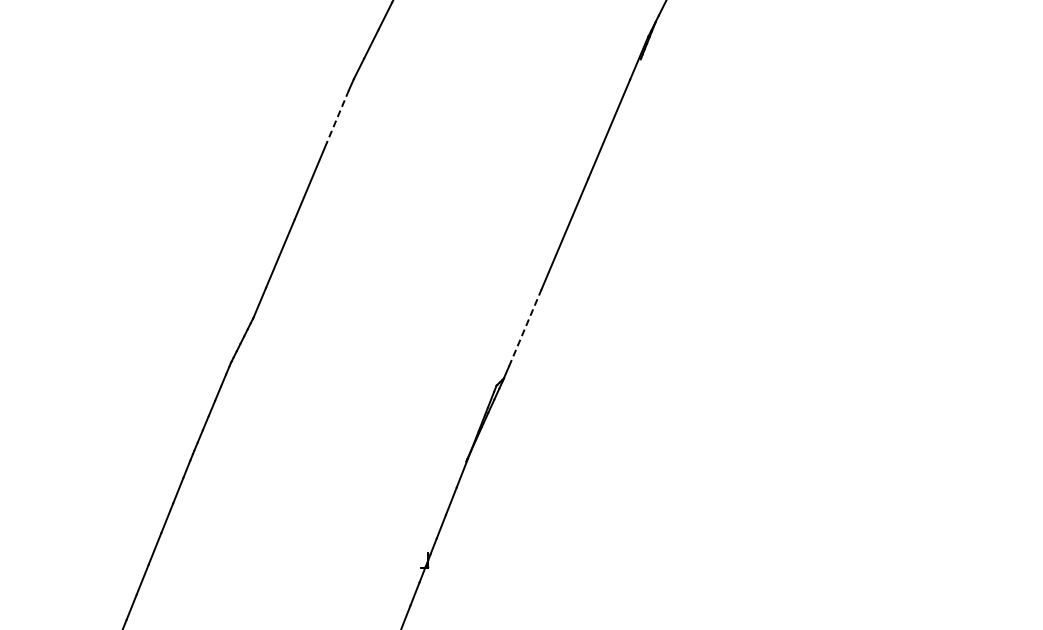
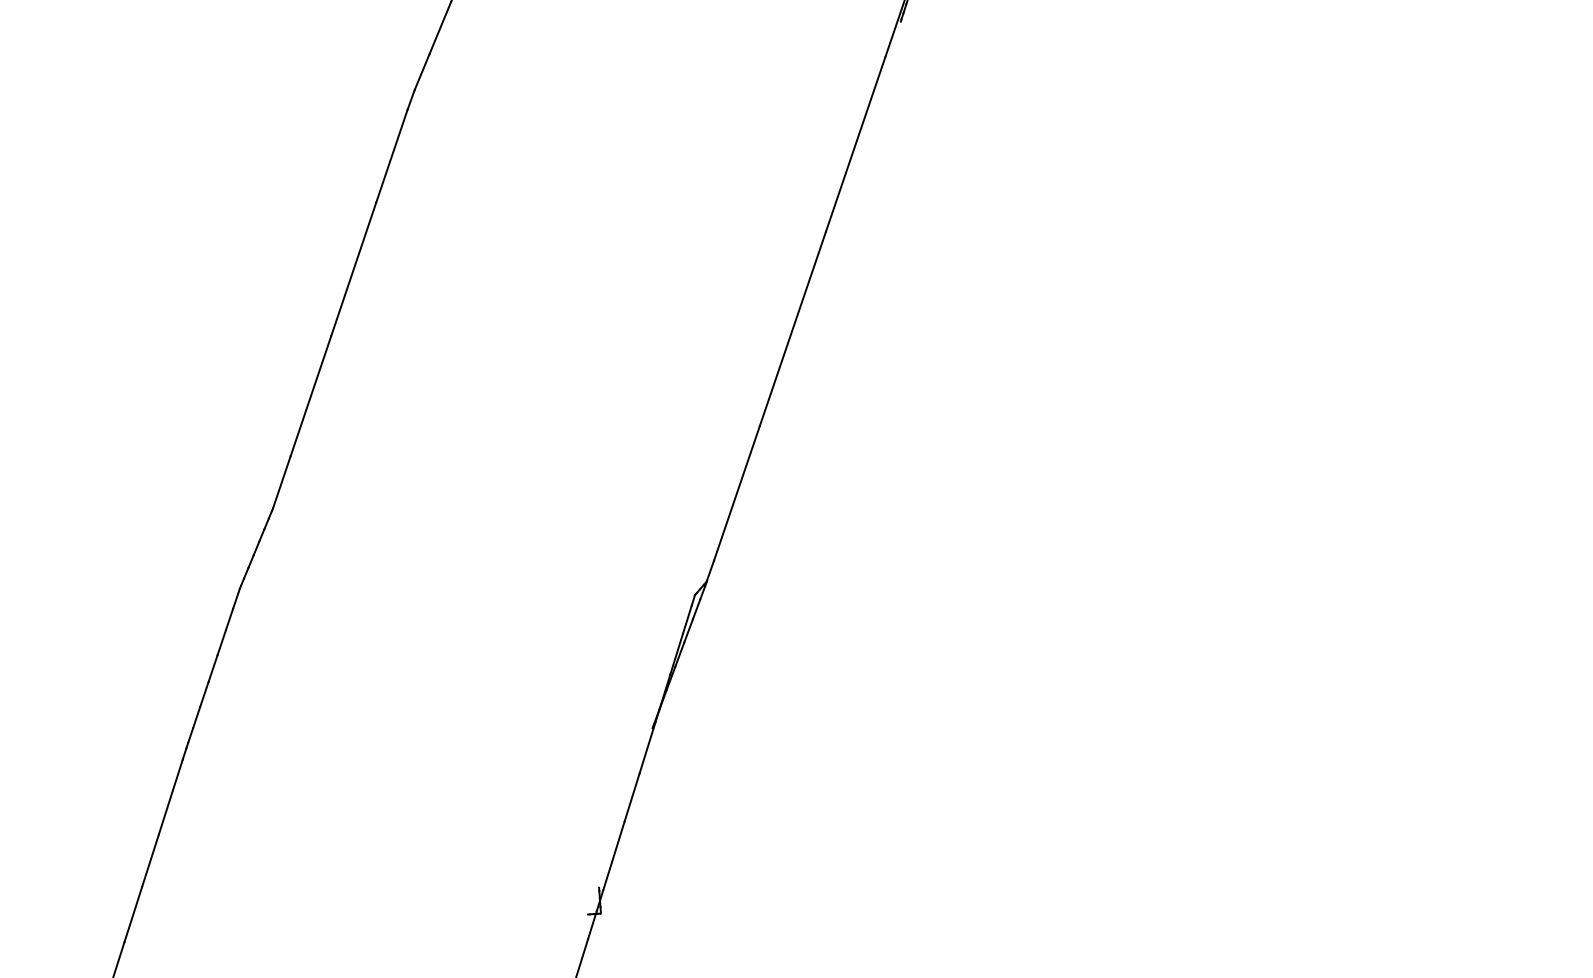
line: (337, 116) -> (391, 155), dashed -> solid
line: (525, 328) -> (737, 493), dashed -> solid

